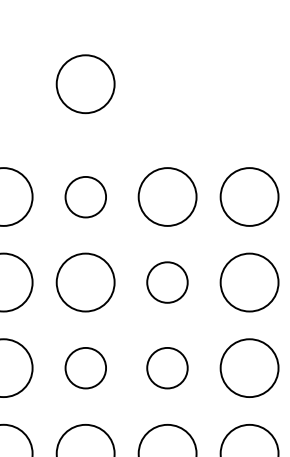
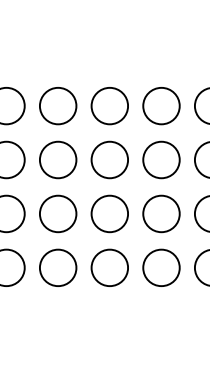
part: (86, 83) -> (58, 34), removed
part: (86, 197) -> (58, 106), size x1.43
part: (167, 281) -> (109, 159), size x1.43
part: (86, 367) -> (58, 213), size x1.43
part: (167, 367) -> (109, 213), size x1.43

